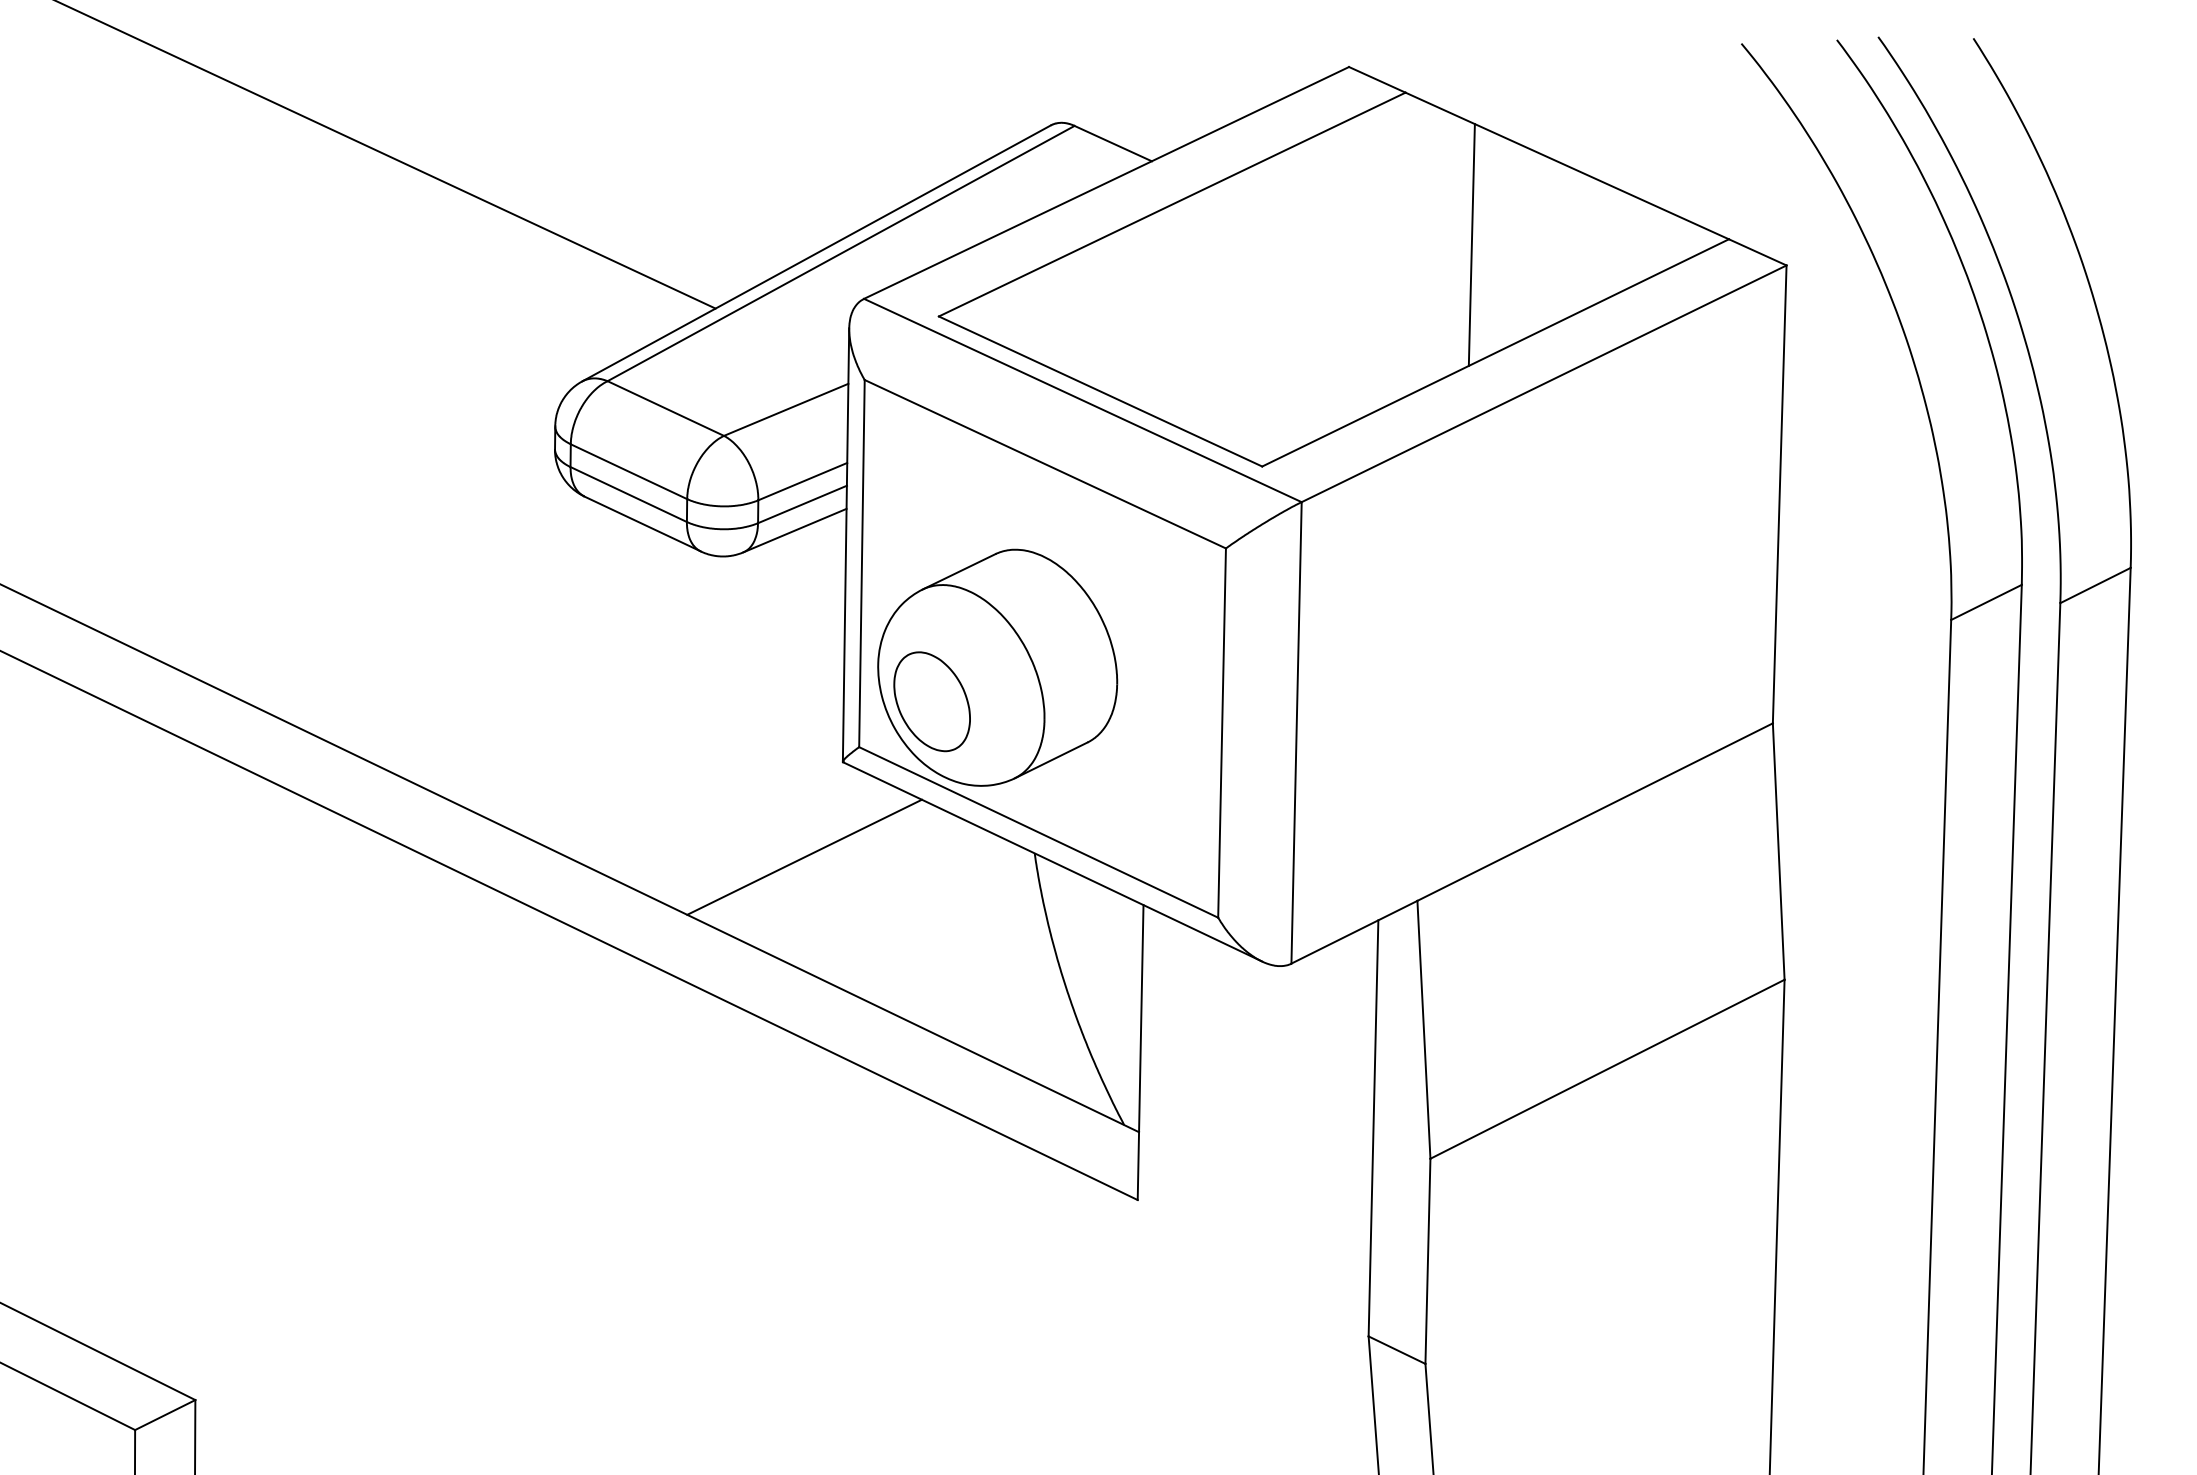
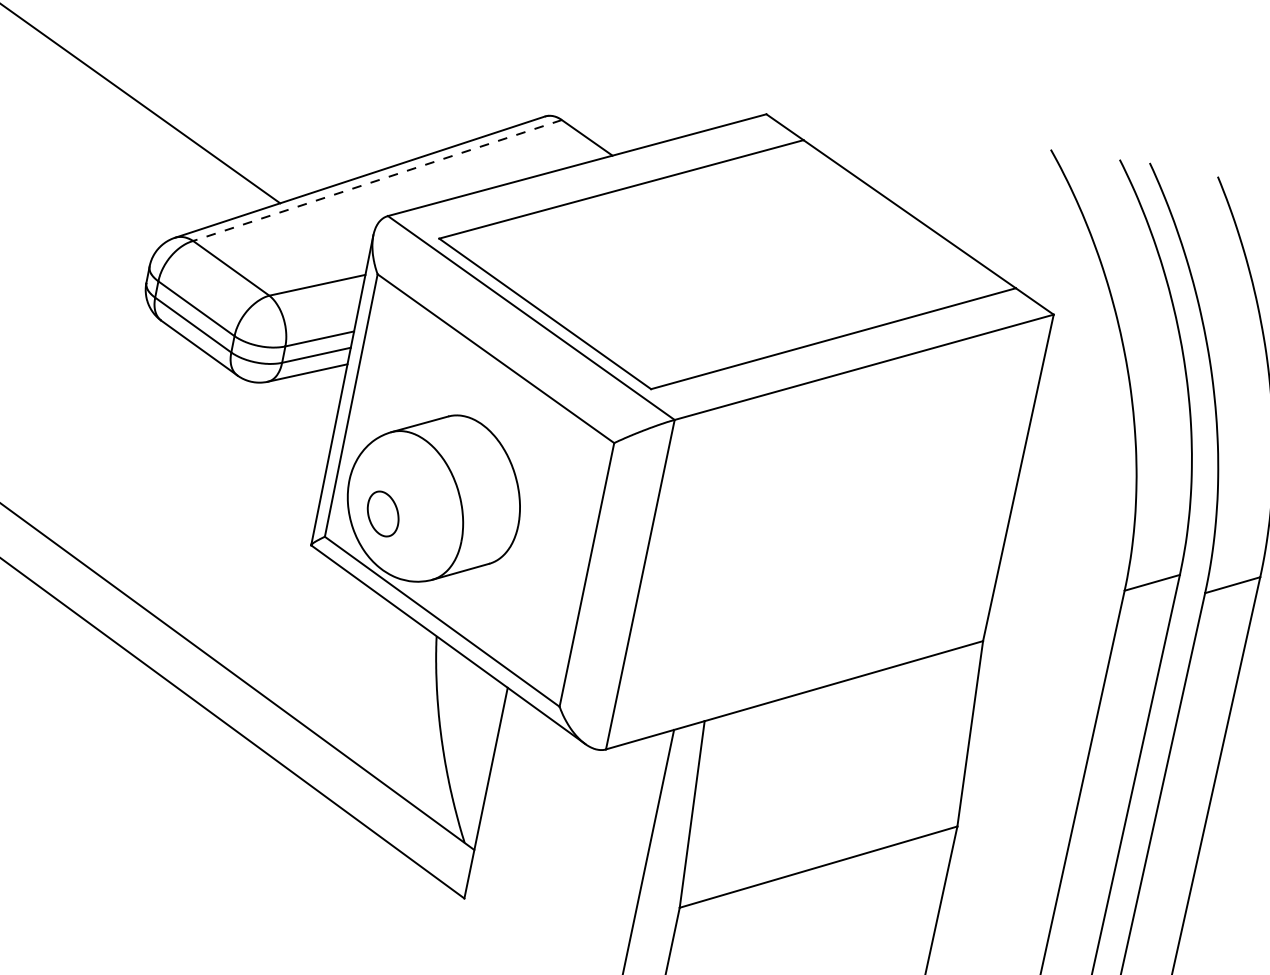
line: (1471, 244) -> (830, 257), removed
line: (840, 253) -> (377, 180), solid -> dashed
part: (931, 701) -> (382, 513), size x0.6
line: (804, 856) -> (271, 607), removed

